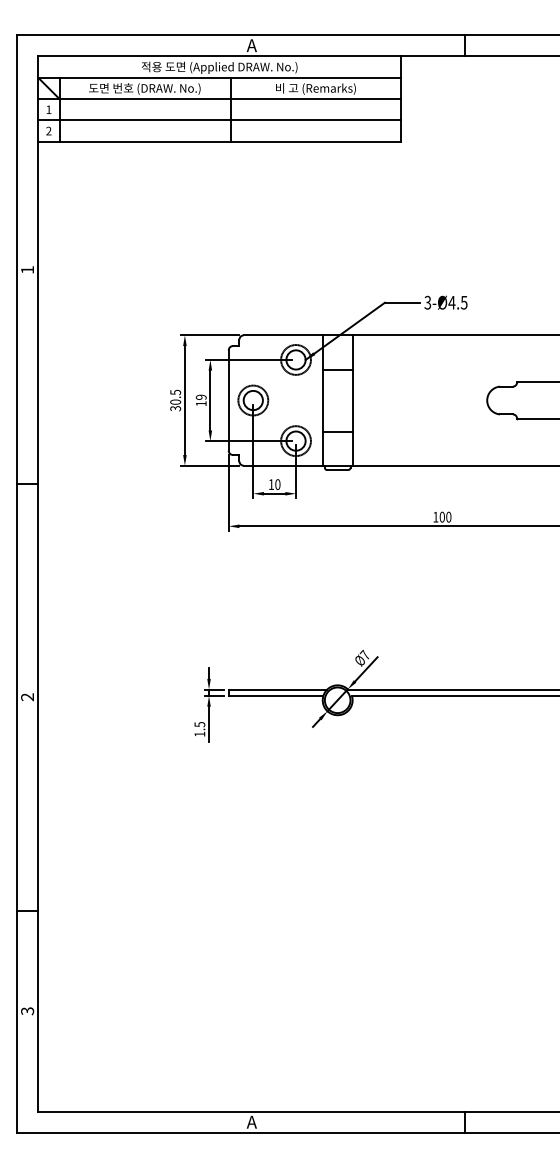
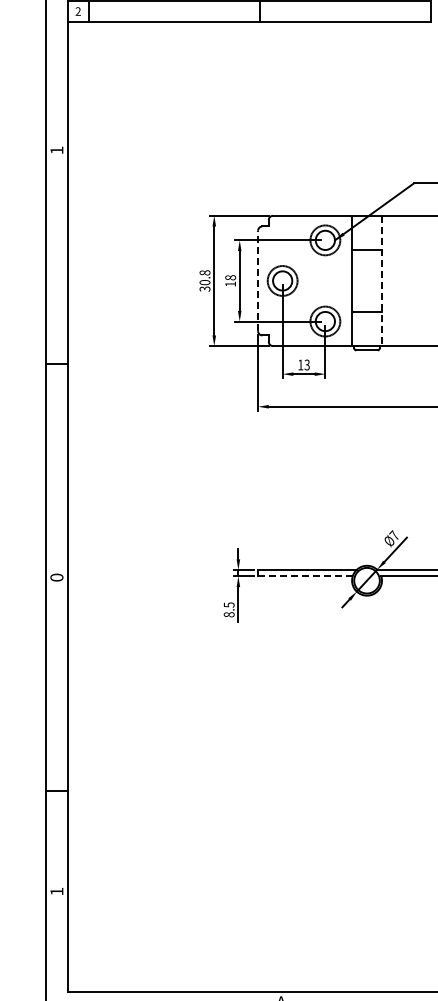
text: (175, 392) -> (204, 272), 30.5 -> 30.8
text: (201, 396) -> (230, 276), 19 -> 18
line: (228, 400) -> (257, 280), solid -> dashed
line: (352, 401) -> (381, 281), solid -> dashed
text: (277, 484) -> (306, 364), 10 -> 13
line: (276, 696) -> (305, 576), solid -> dashed
text: (27, 697) -> (56, 577), 2 -> 0
text: (199, 733) -> (228, 613), 1.5 -> 8.5
text: (27, 1011) -> (56, 891), 3 -> 1

